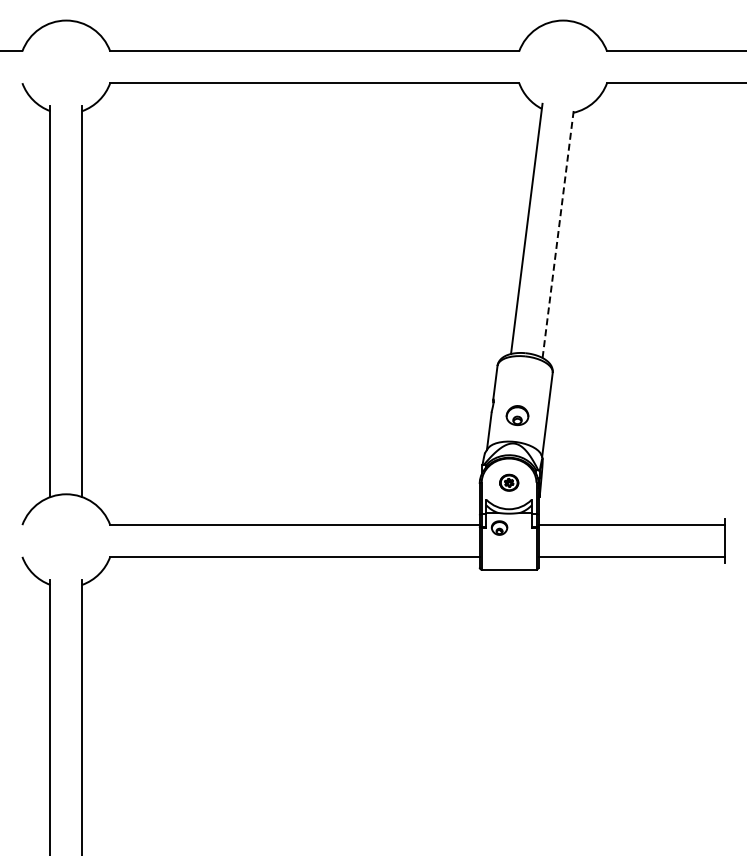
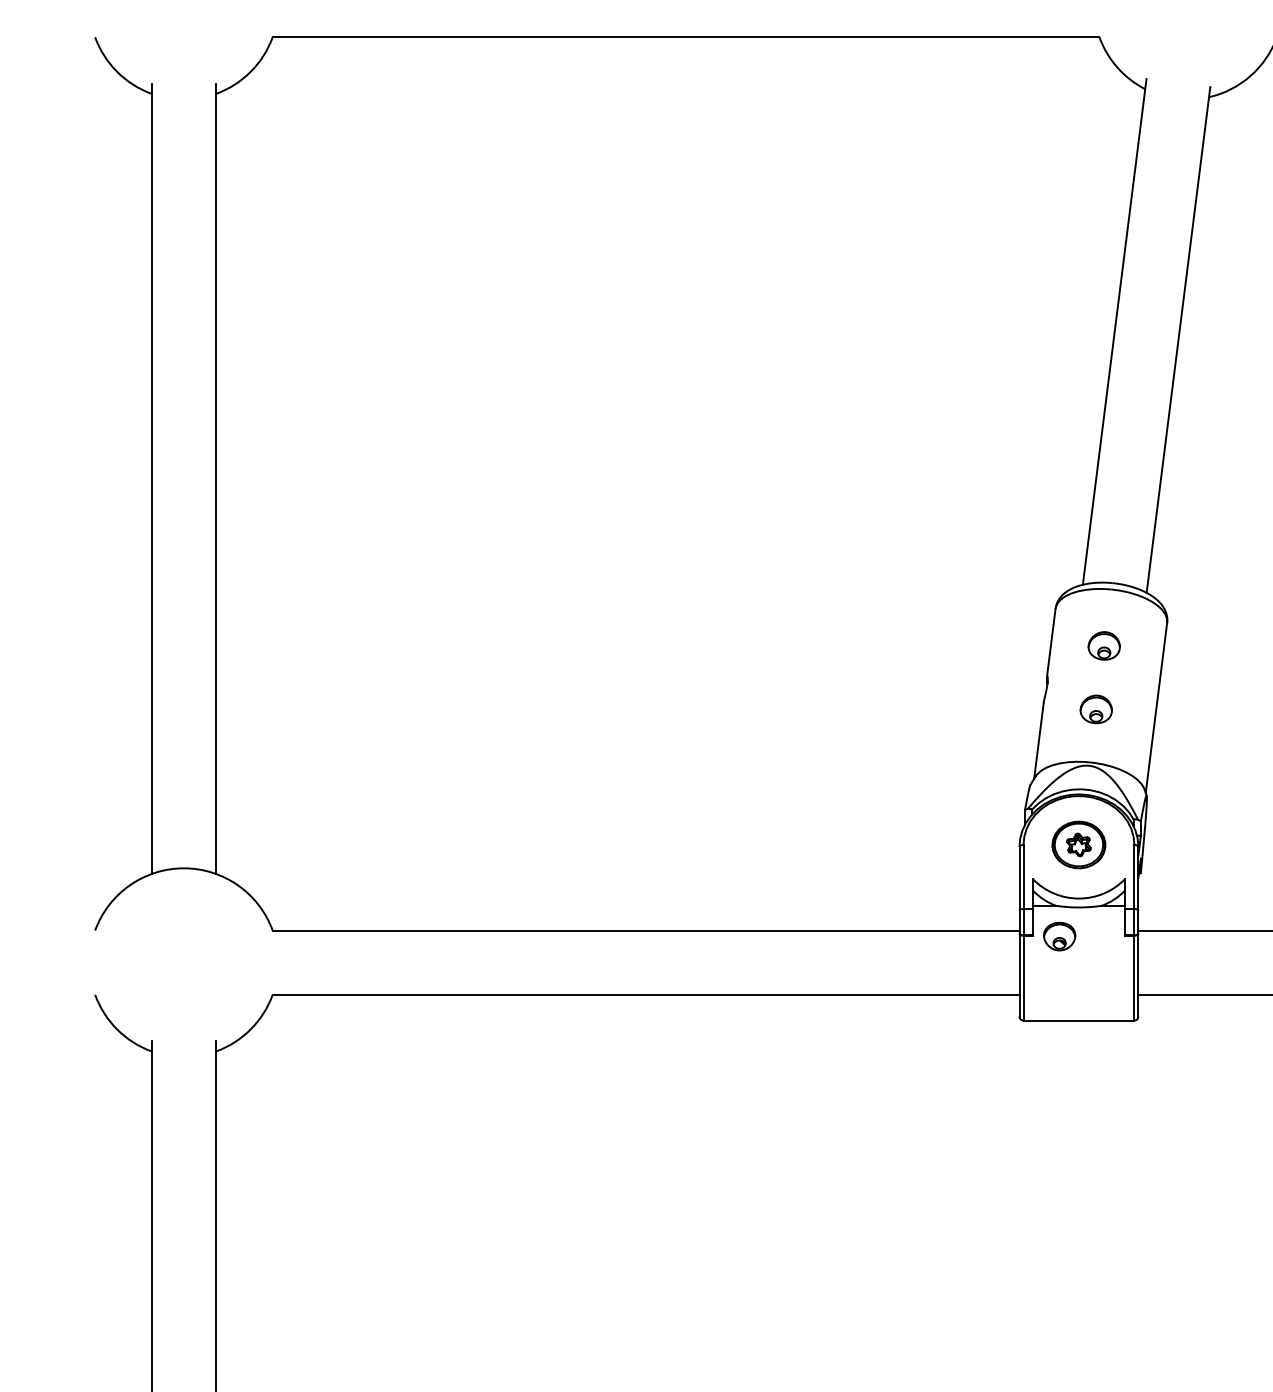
line: (558, 232) -> (1178, 339), dashed -> solid
part: (521, 383) -> (1104, 644), added
part: (517, 415) -> (1095, 709), size x0.71
part: (509, 482) -> (1079, 844), size x1.43

